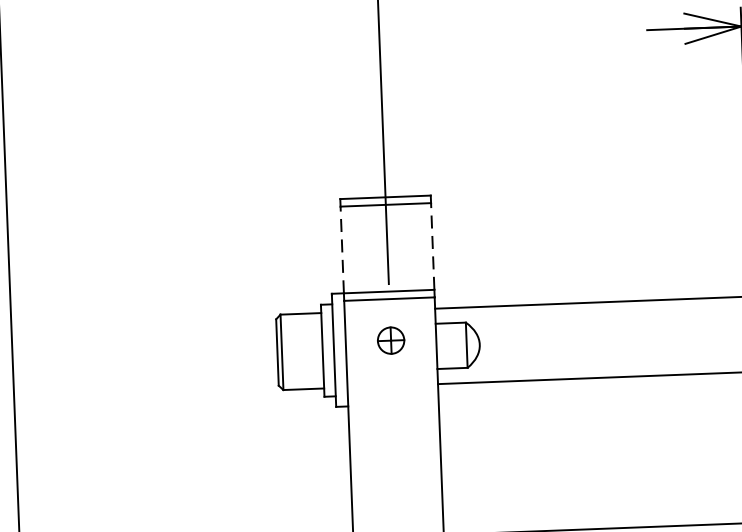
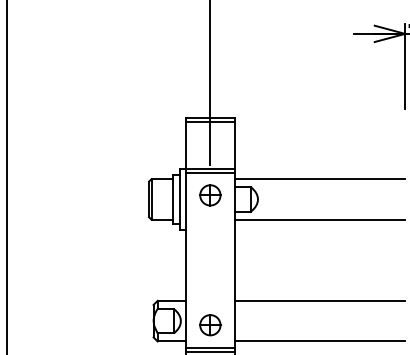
line: (432, 246) -> (234, 145), dashed -> solid
line: (343, 249) -> (186, 145), dashed -> solid
part: (391, 340) -> (210, 195), size x1.43

